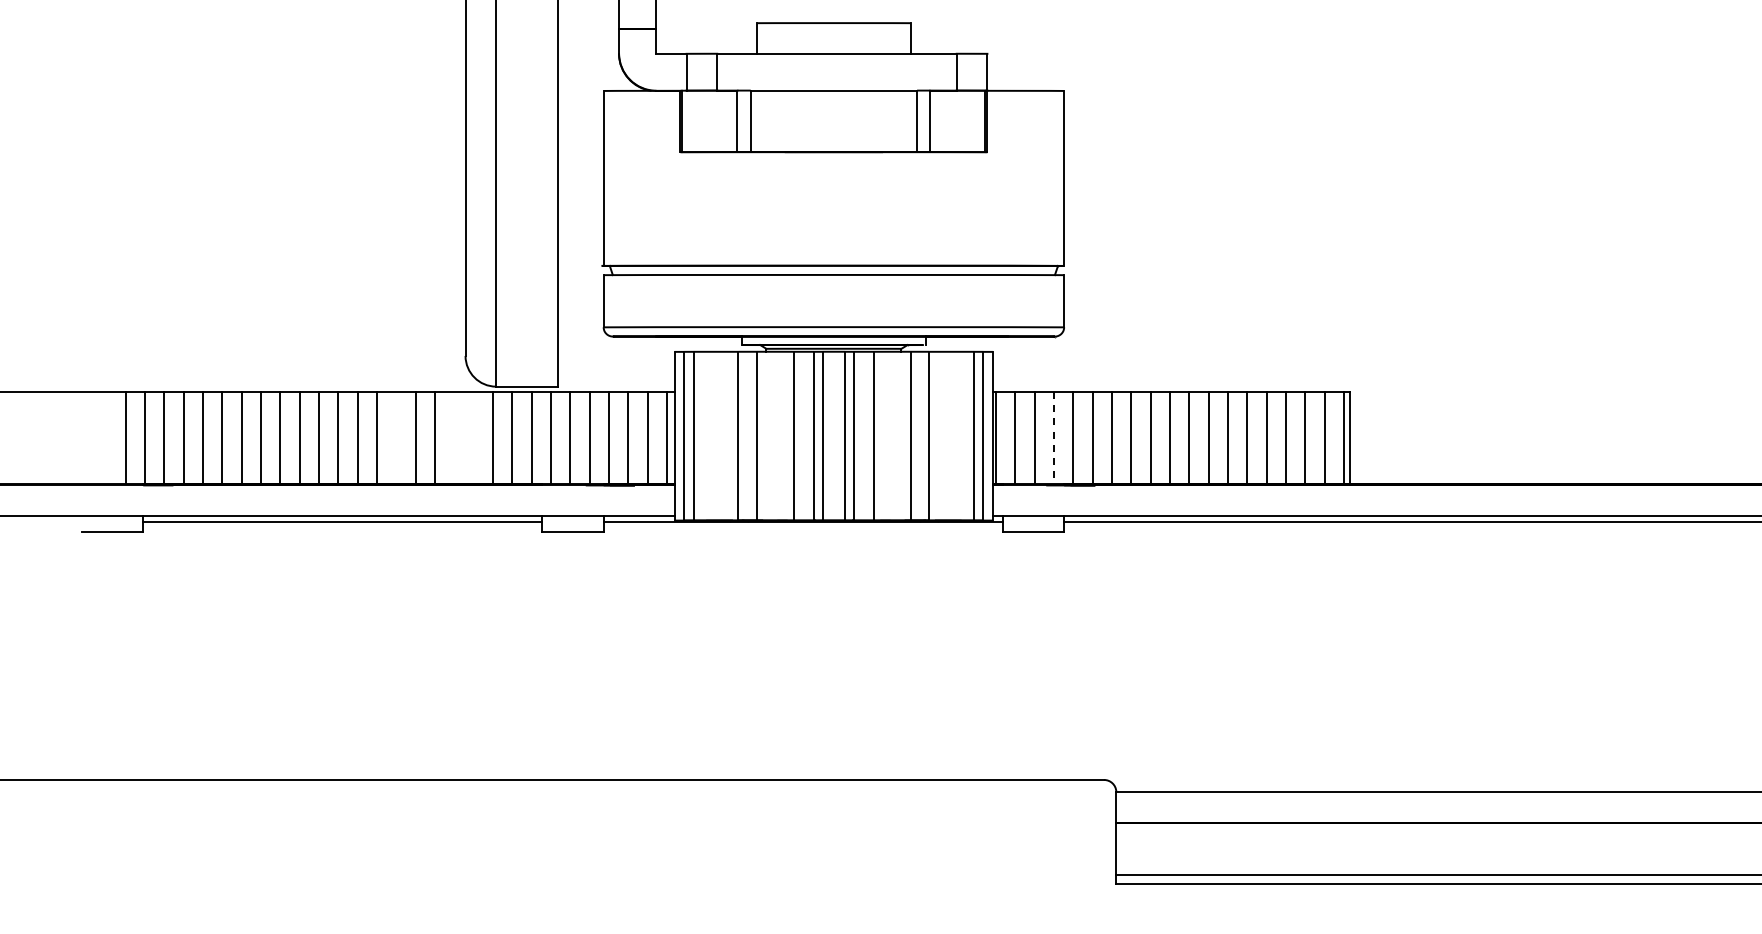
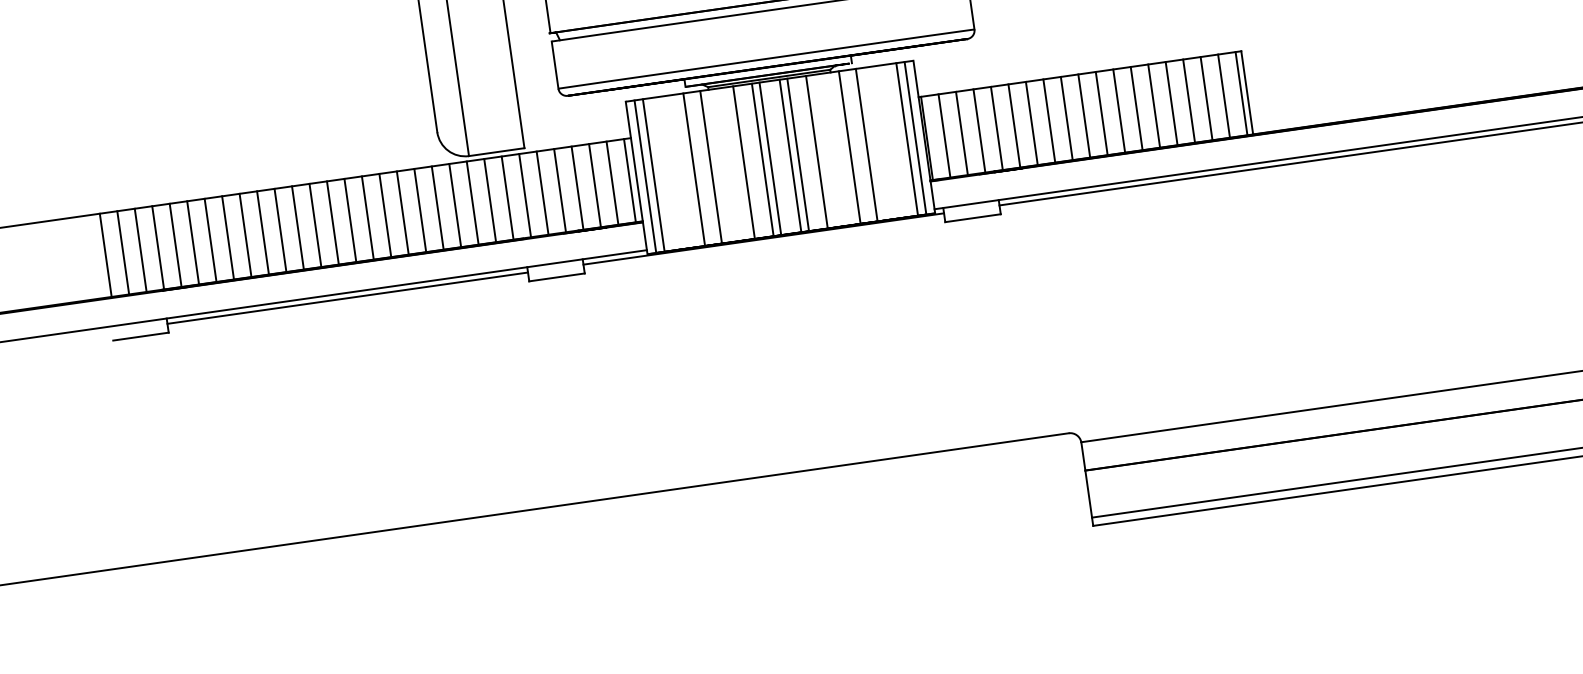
line: (86, 438) -> (105, 255), added
line: (106, 438) -> (123, 253), added
line: (396, 438) -> (385, 215), added
line: (454, 438) -> (437, 208), added
line: (473, 438) -> (455, 205), added
line: (1053, 438) -> (979, 131), dashed -> solid

